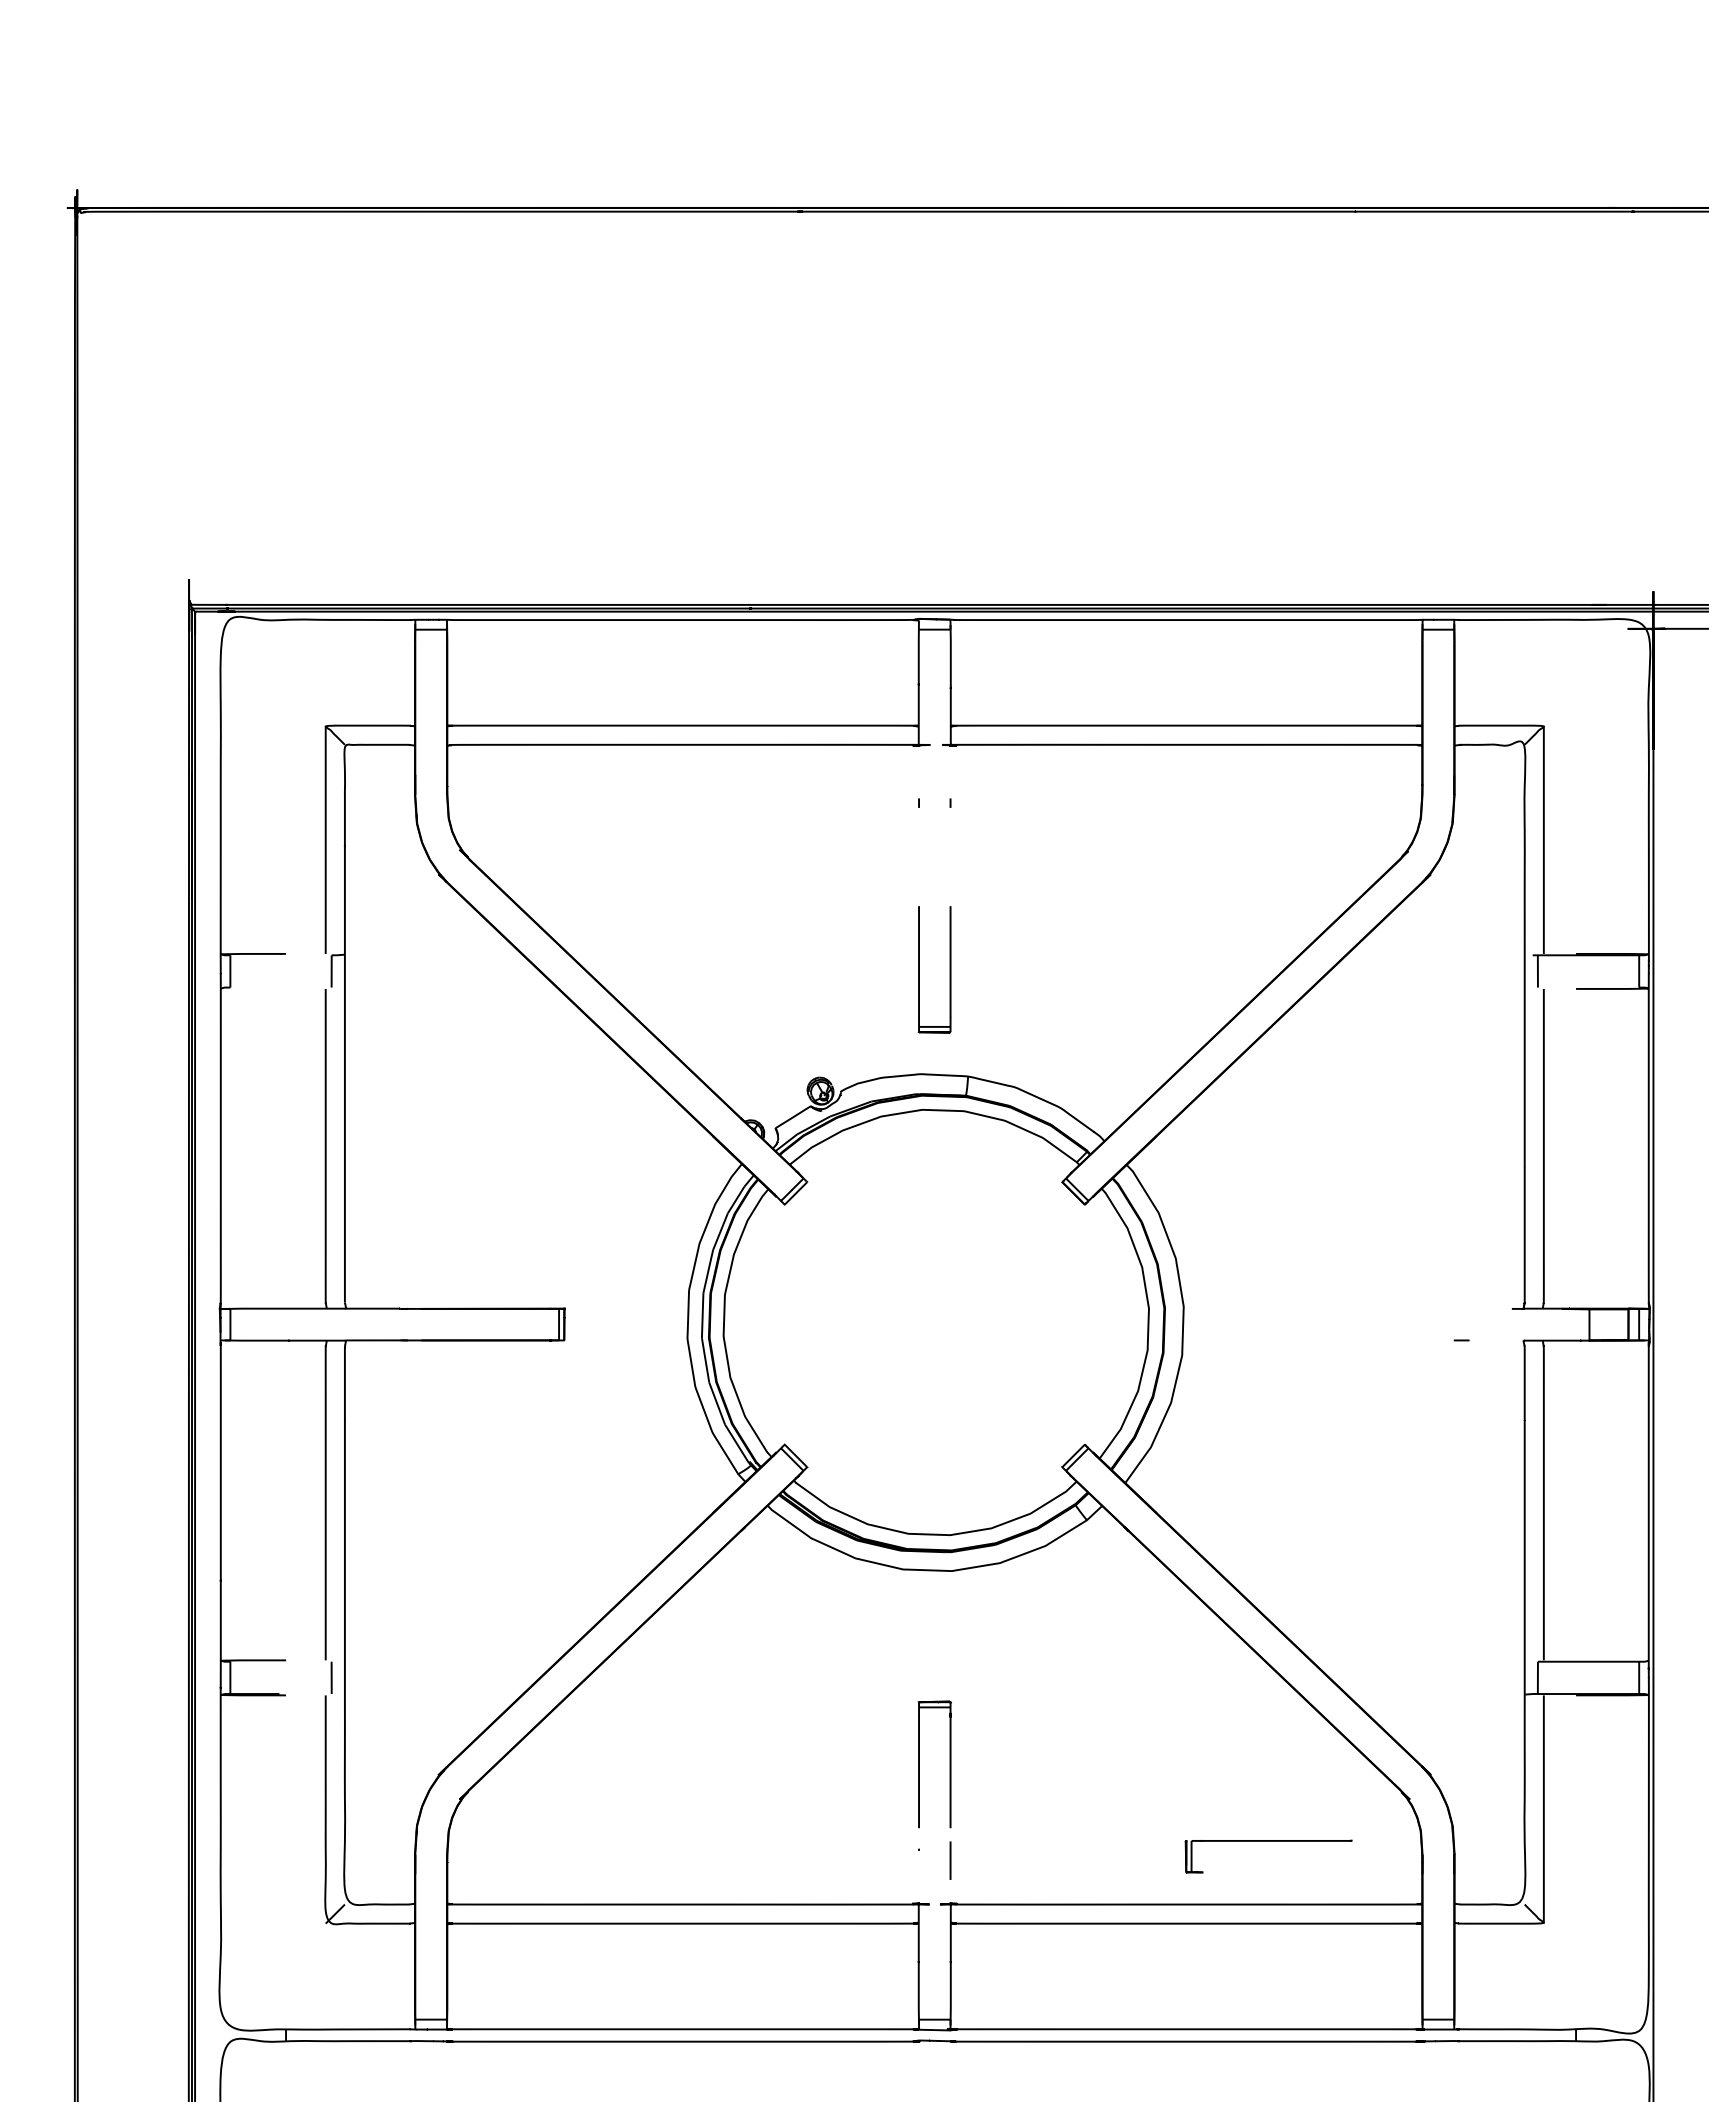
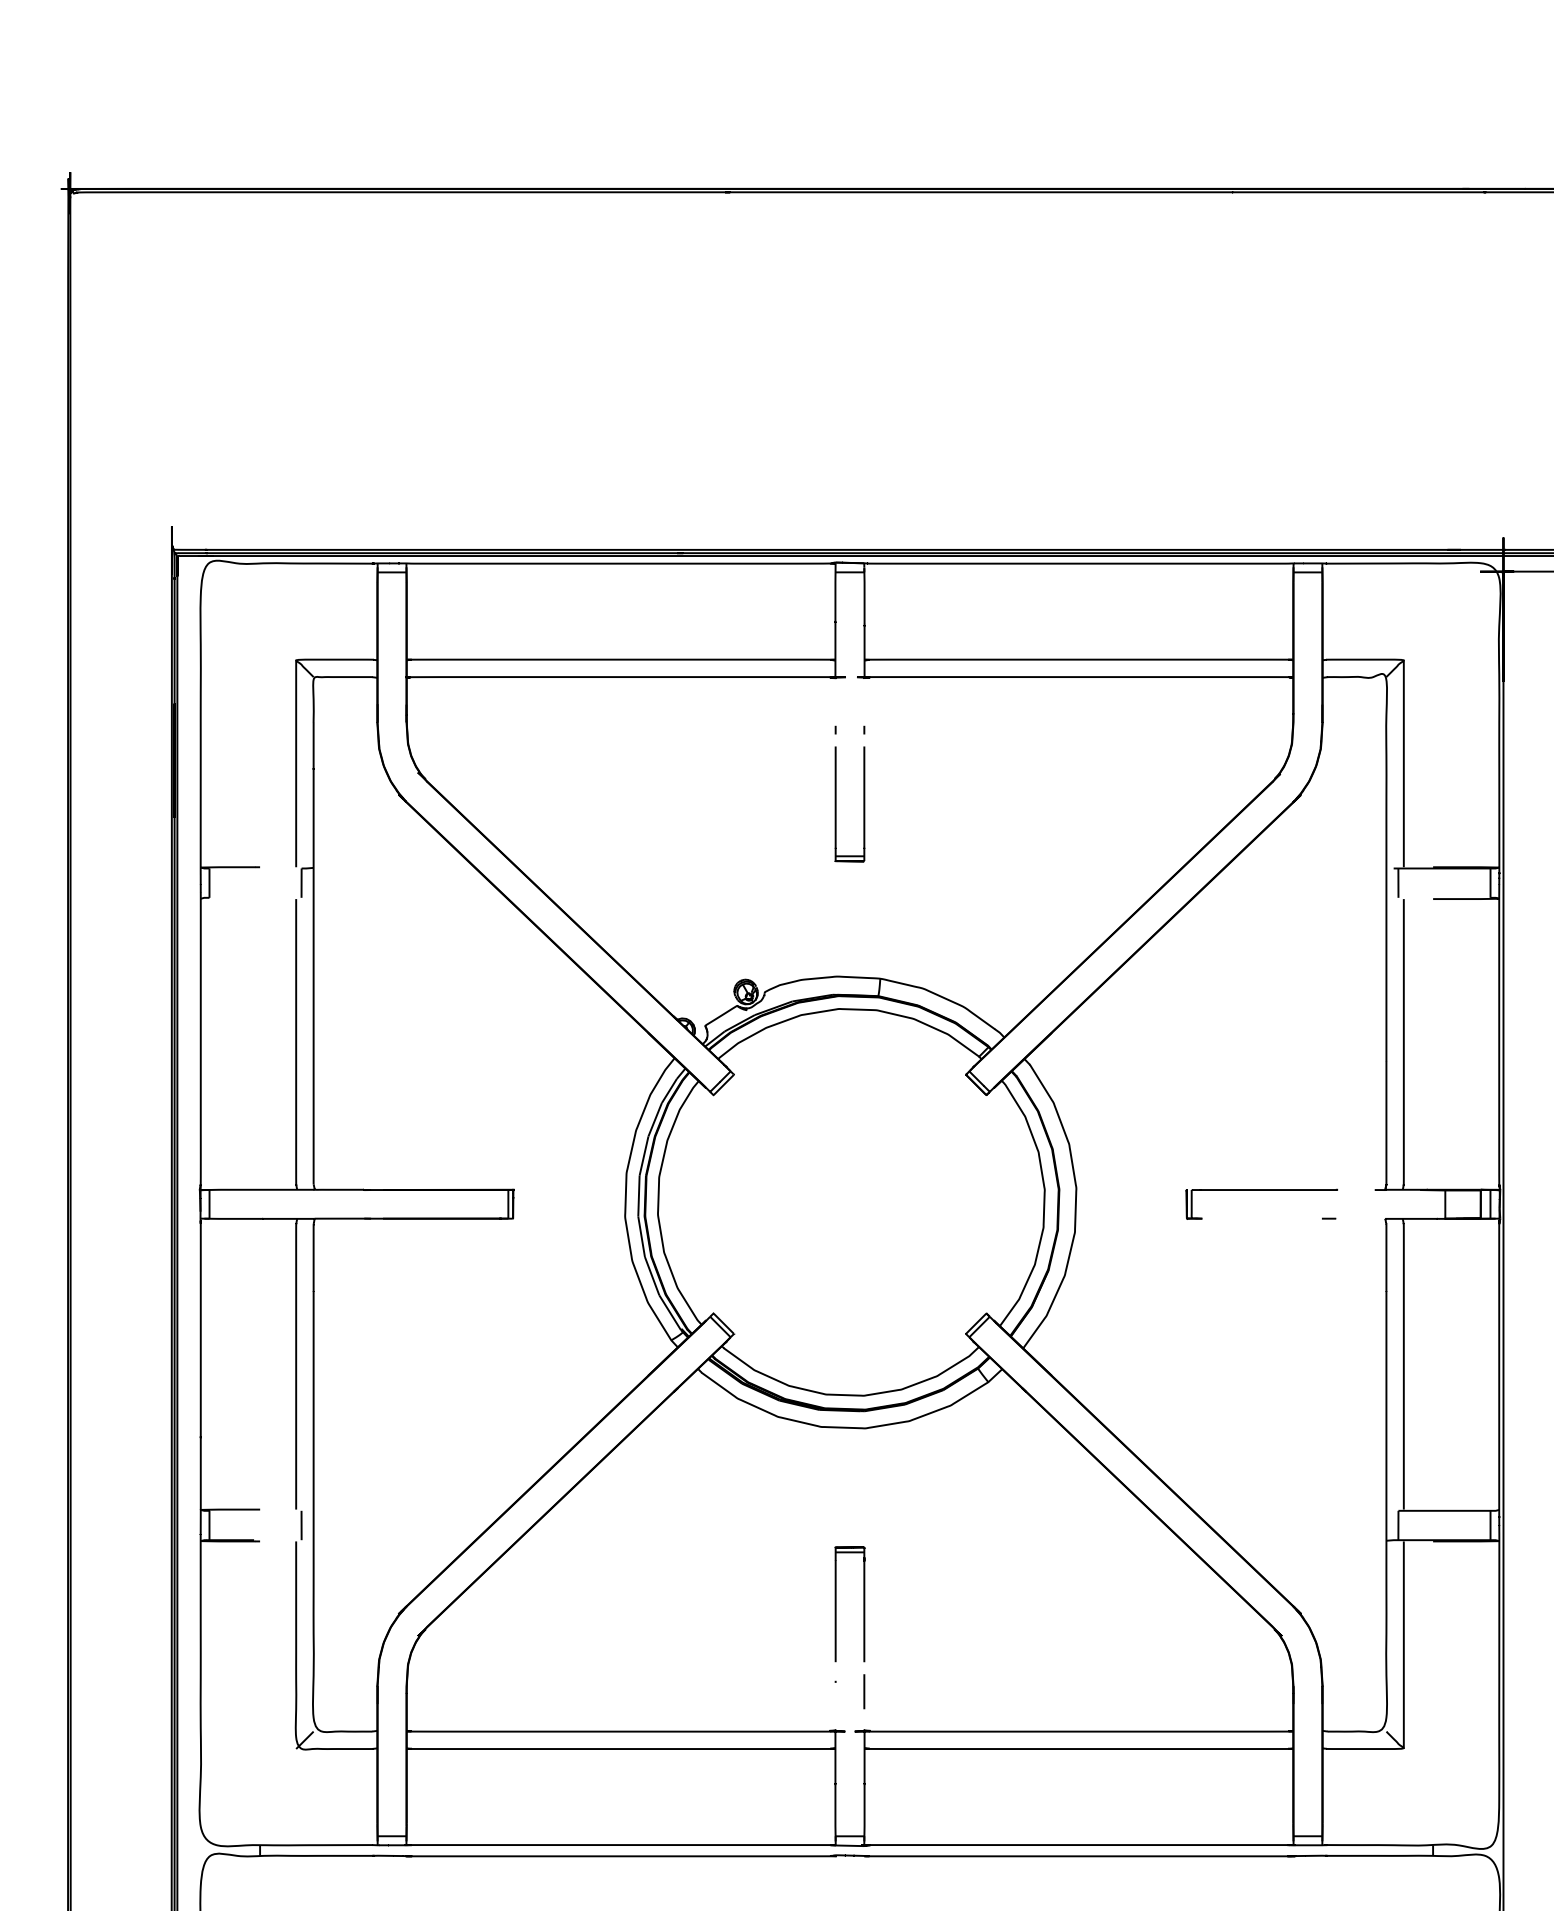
part: (919, 969) -> (836, 804), moved
part: (1268, 1841) -> (1261, 1190), moved

